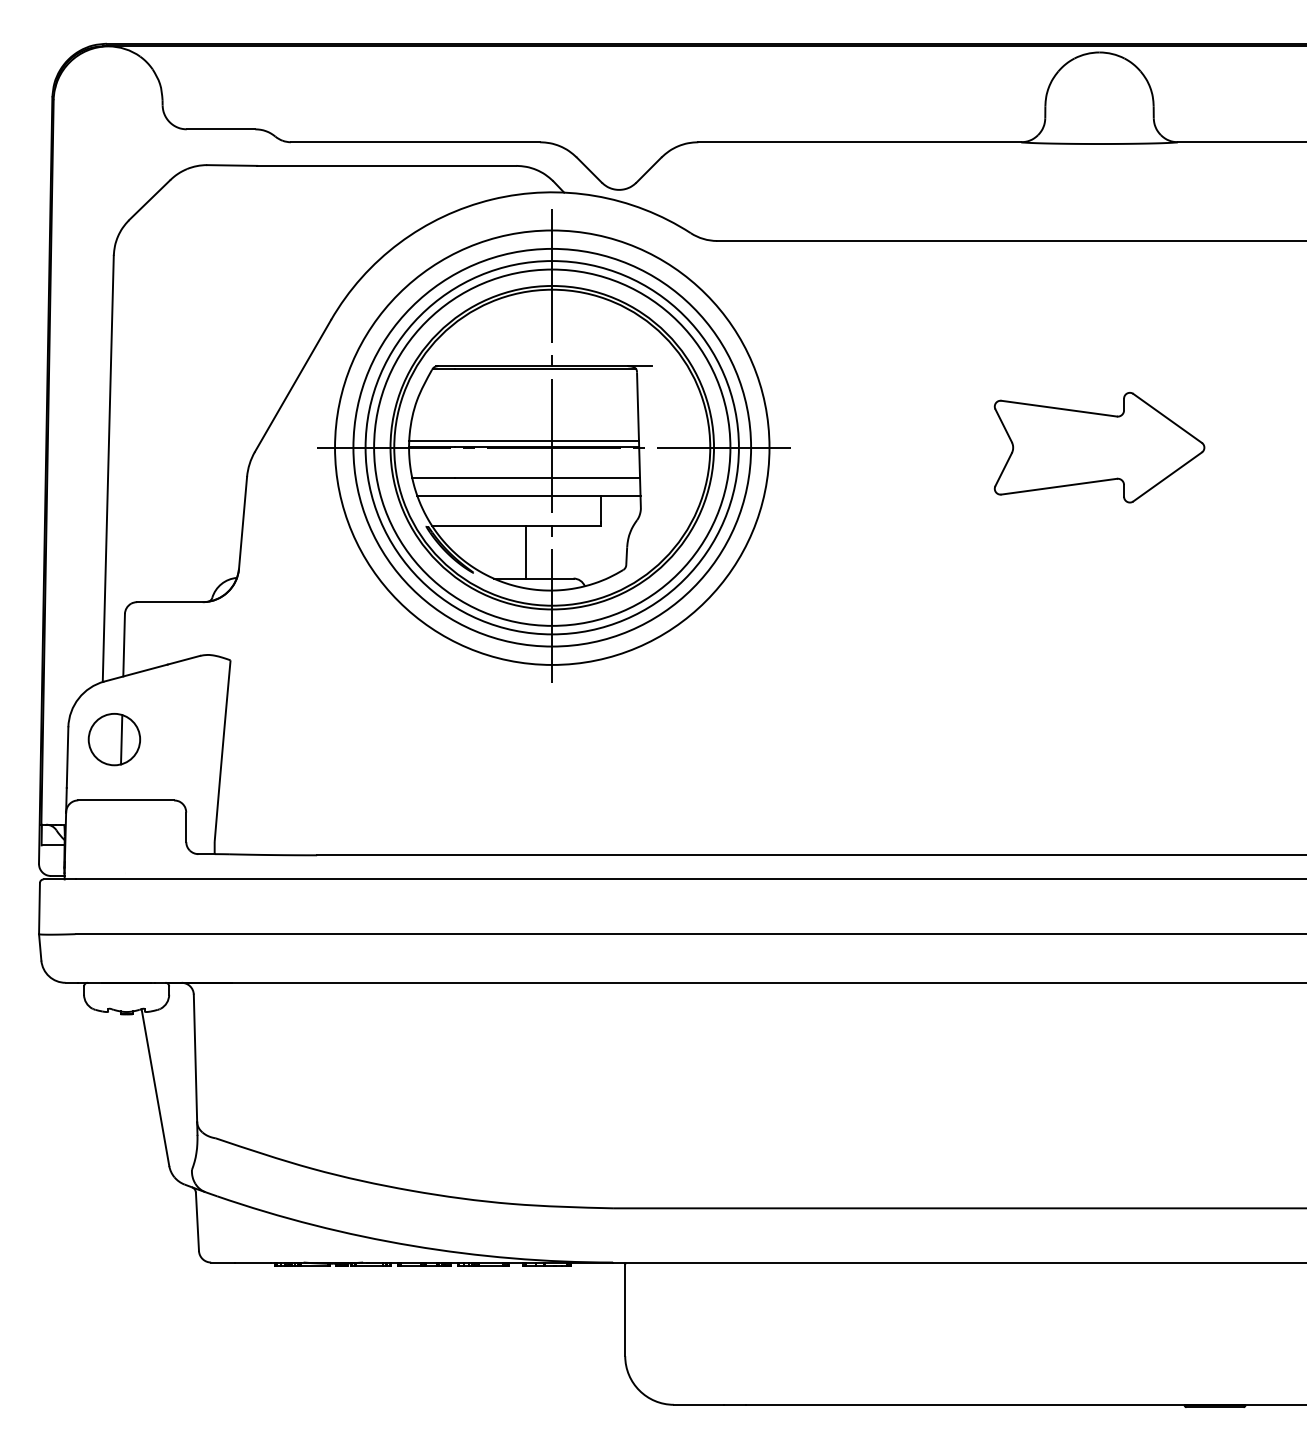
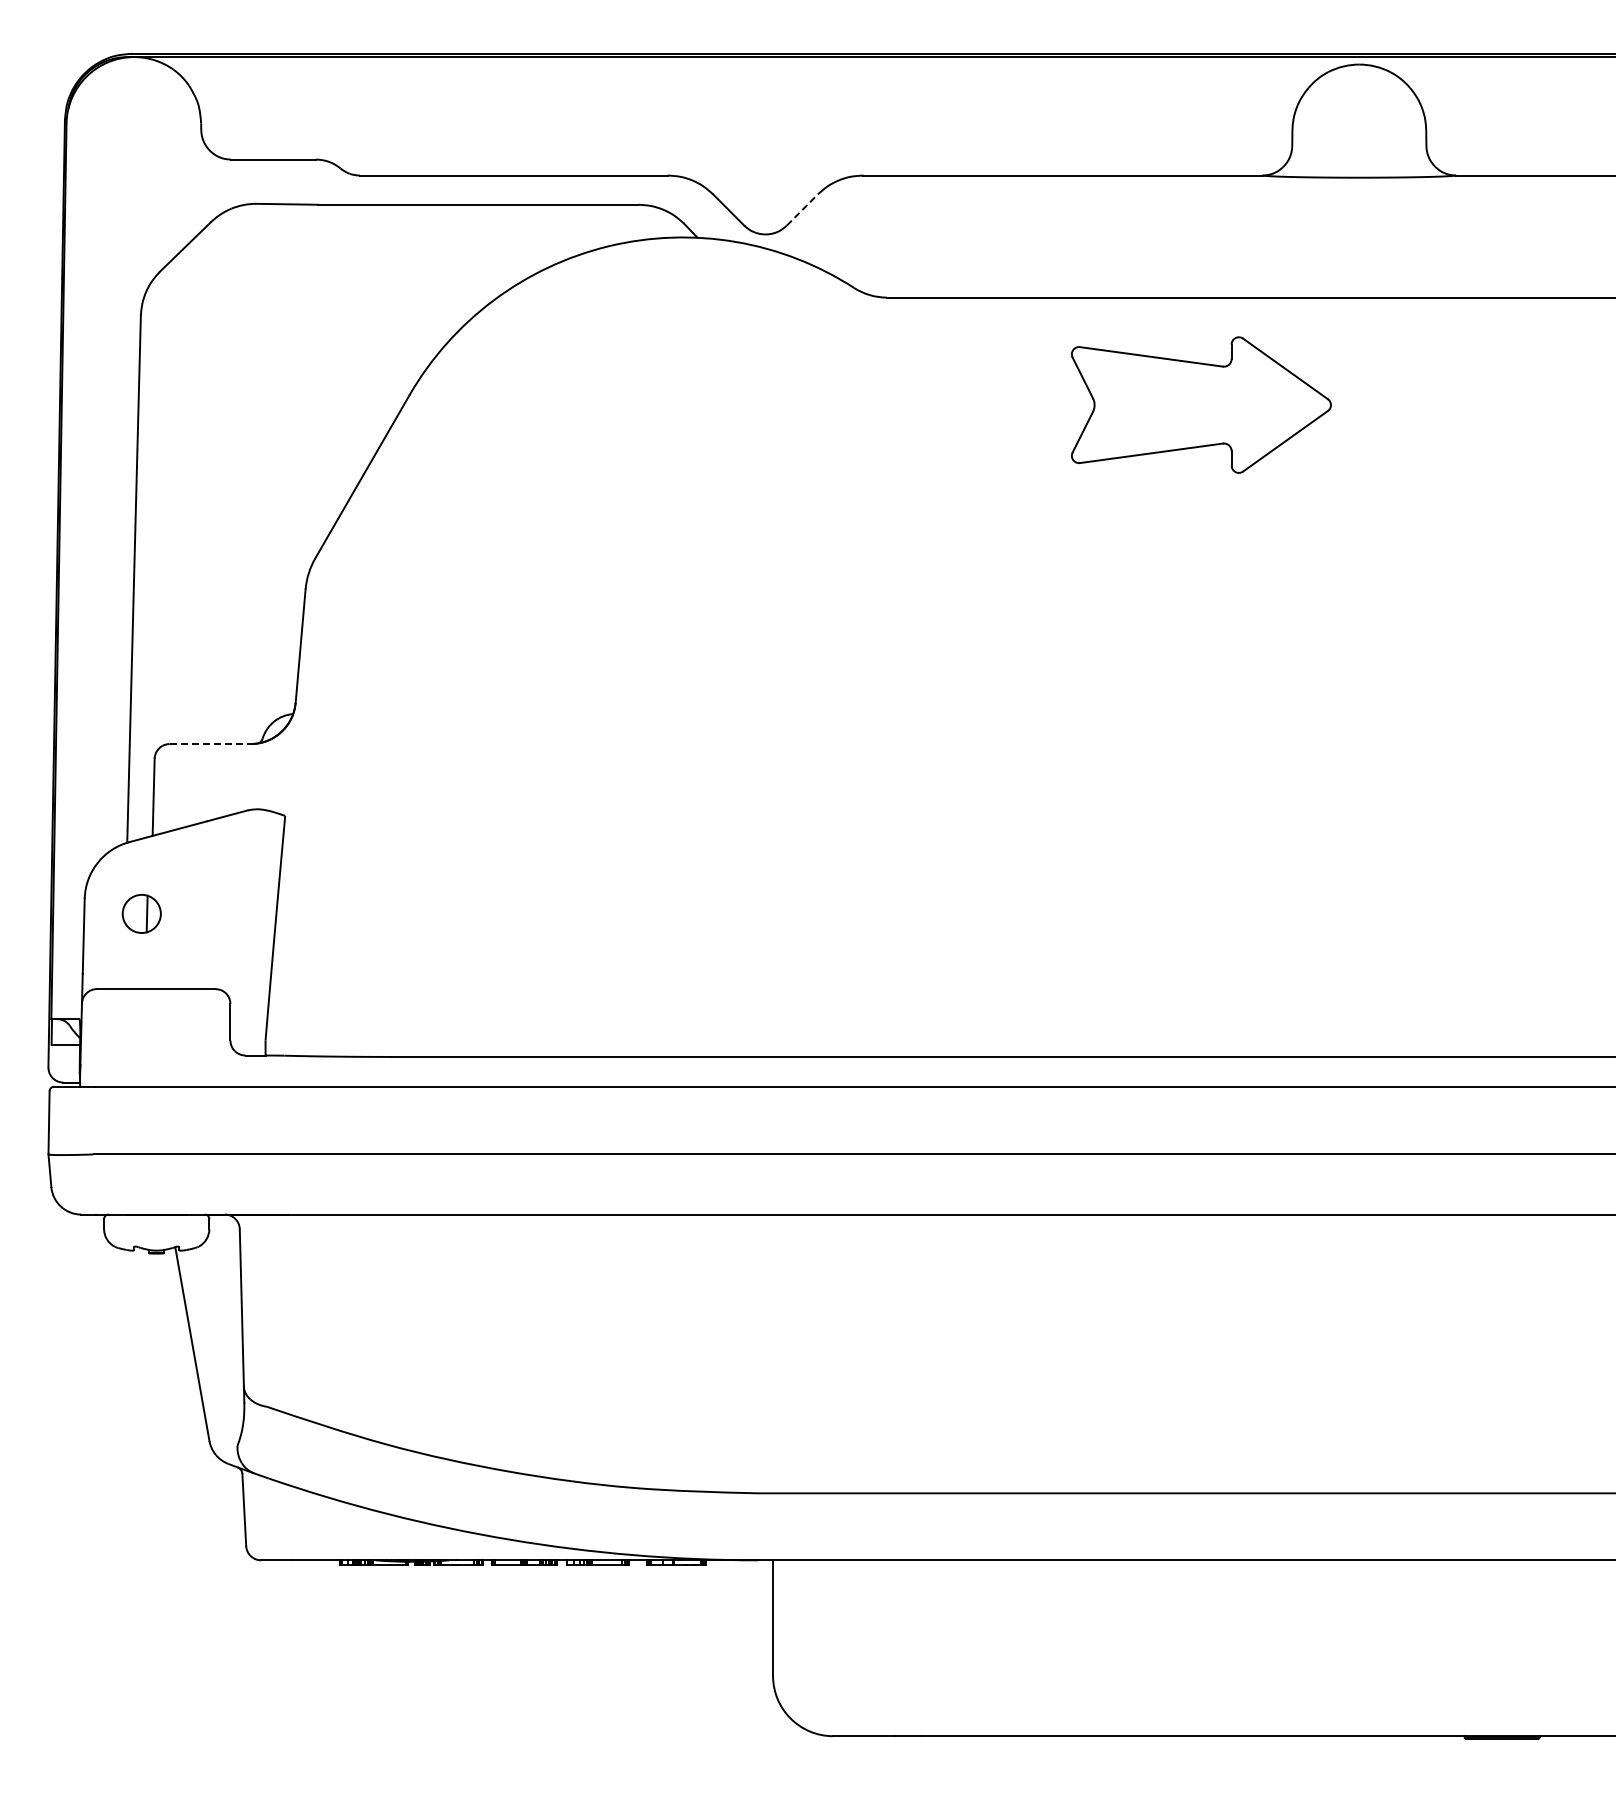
line: (649, 170) -> (802, 210), solid -> dashed
part: (553, 445) -> (684, 550), removed
part: (1099, 447) -> (1201, 404), moved
line: (170, 602) -> (210, 744), solid -> dashed
part: (114, 739) -> (141, 913), size x0.6

